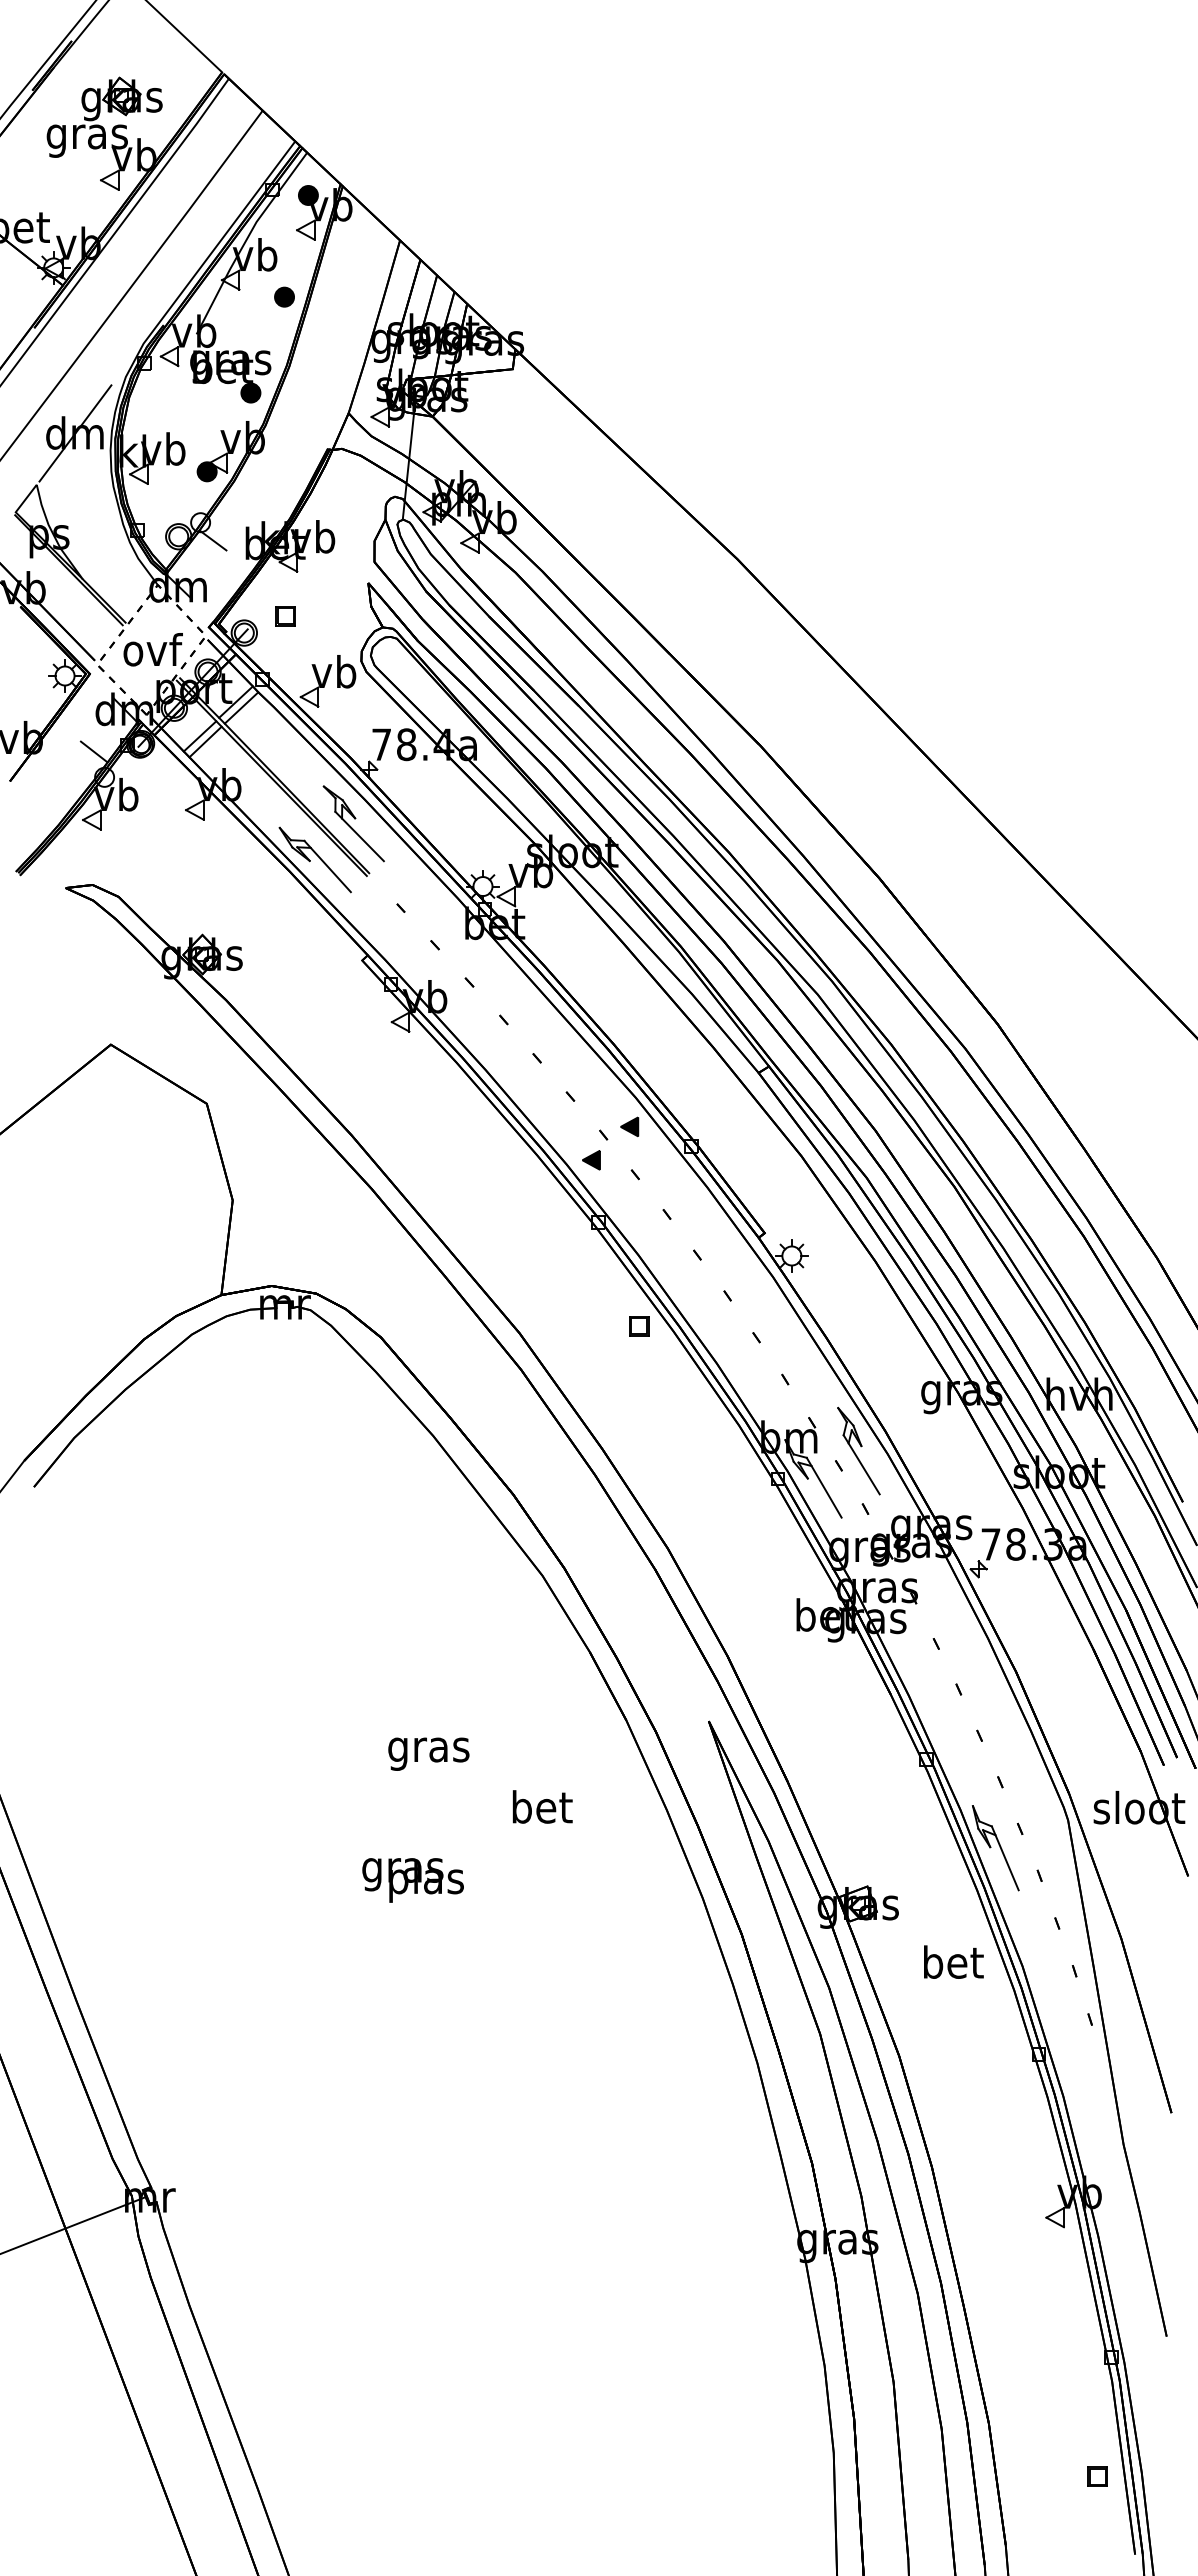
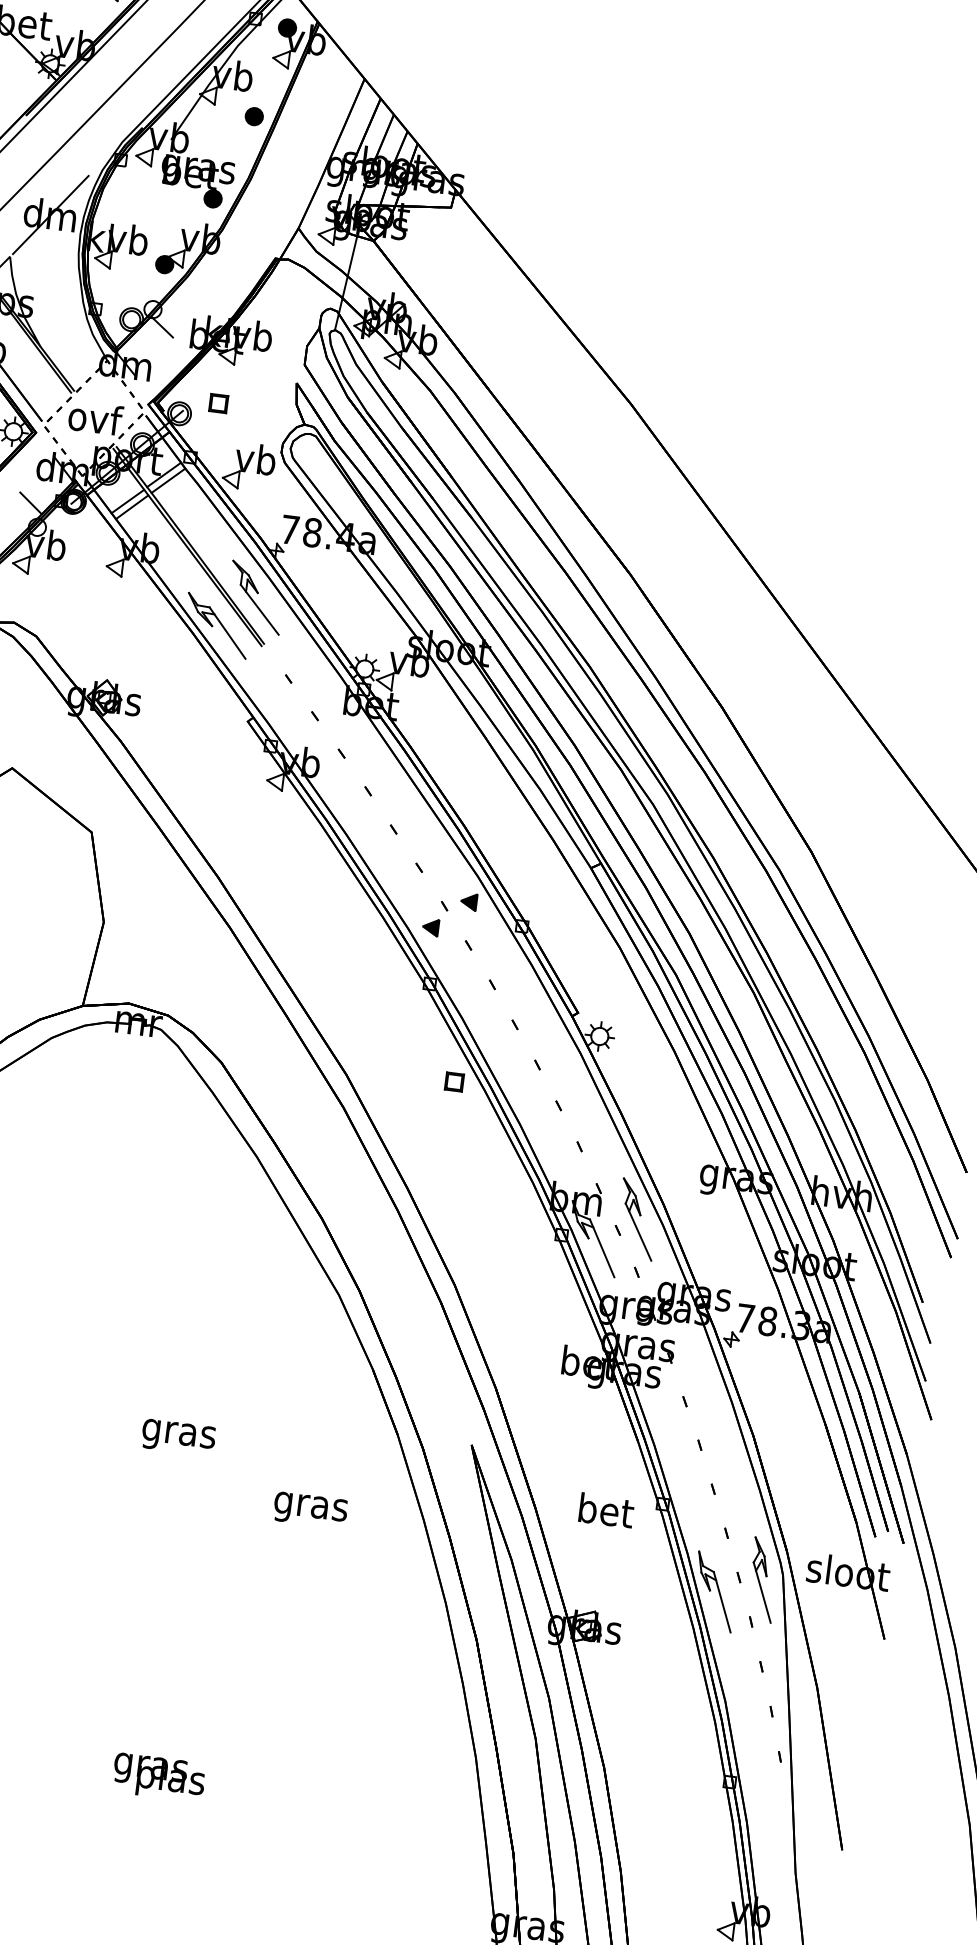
text: (428, 1753) -> (178, 1436), moved
text: (541, 1811) -> (310, 1506), bet -> gras
part: (1046, 1827) -> (762, 1579), added
text: (412, 1880) -> (158, 1777), moved
text: (953, 1961) -> (606, 1509), moved

